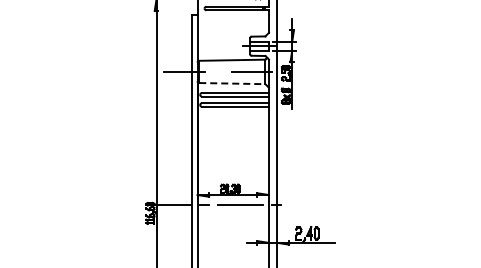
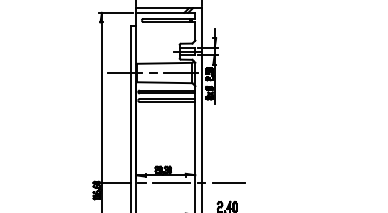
line: (218, 71) -> (153, 72), added
line: (232, 83) -> (165, 82), dashed -> solid
line: (308, 204) -> (228, 183), added

